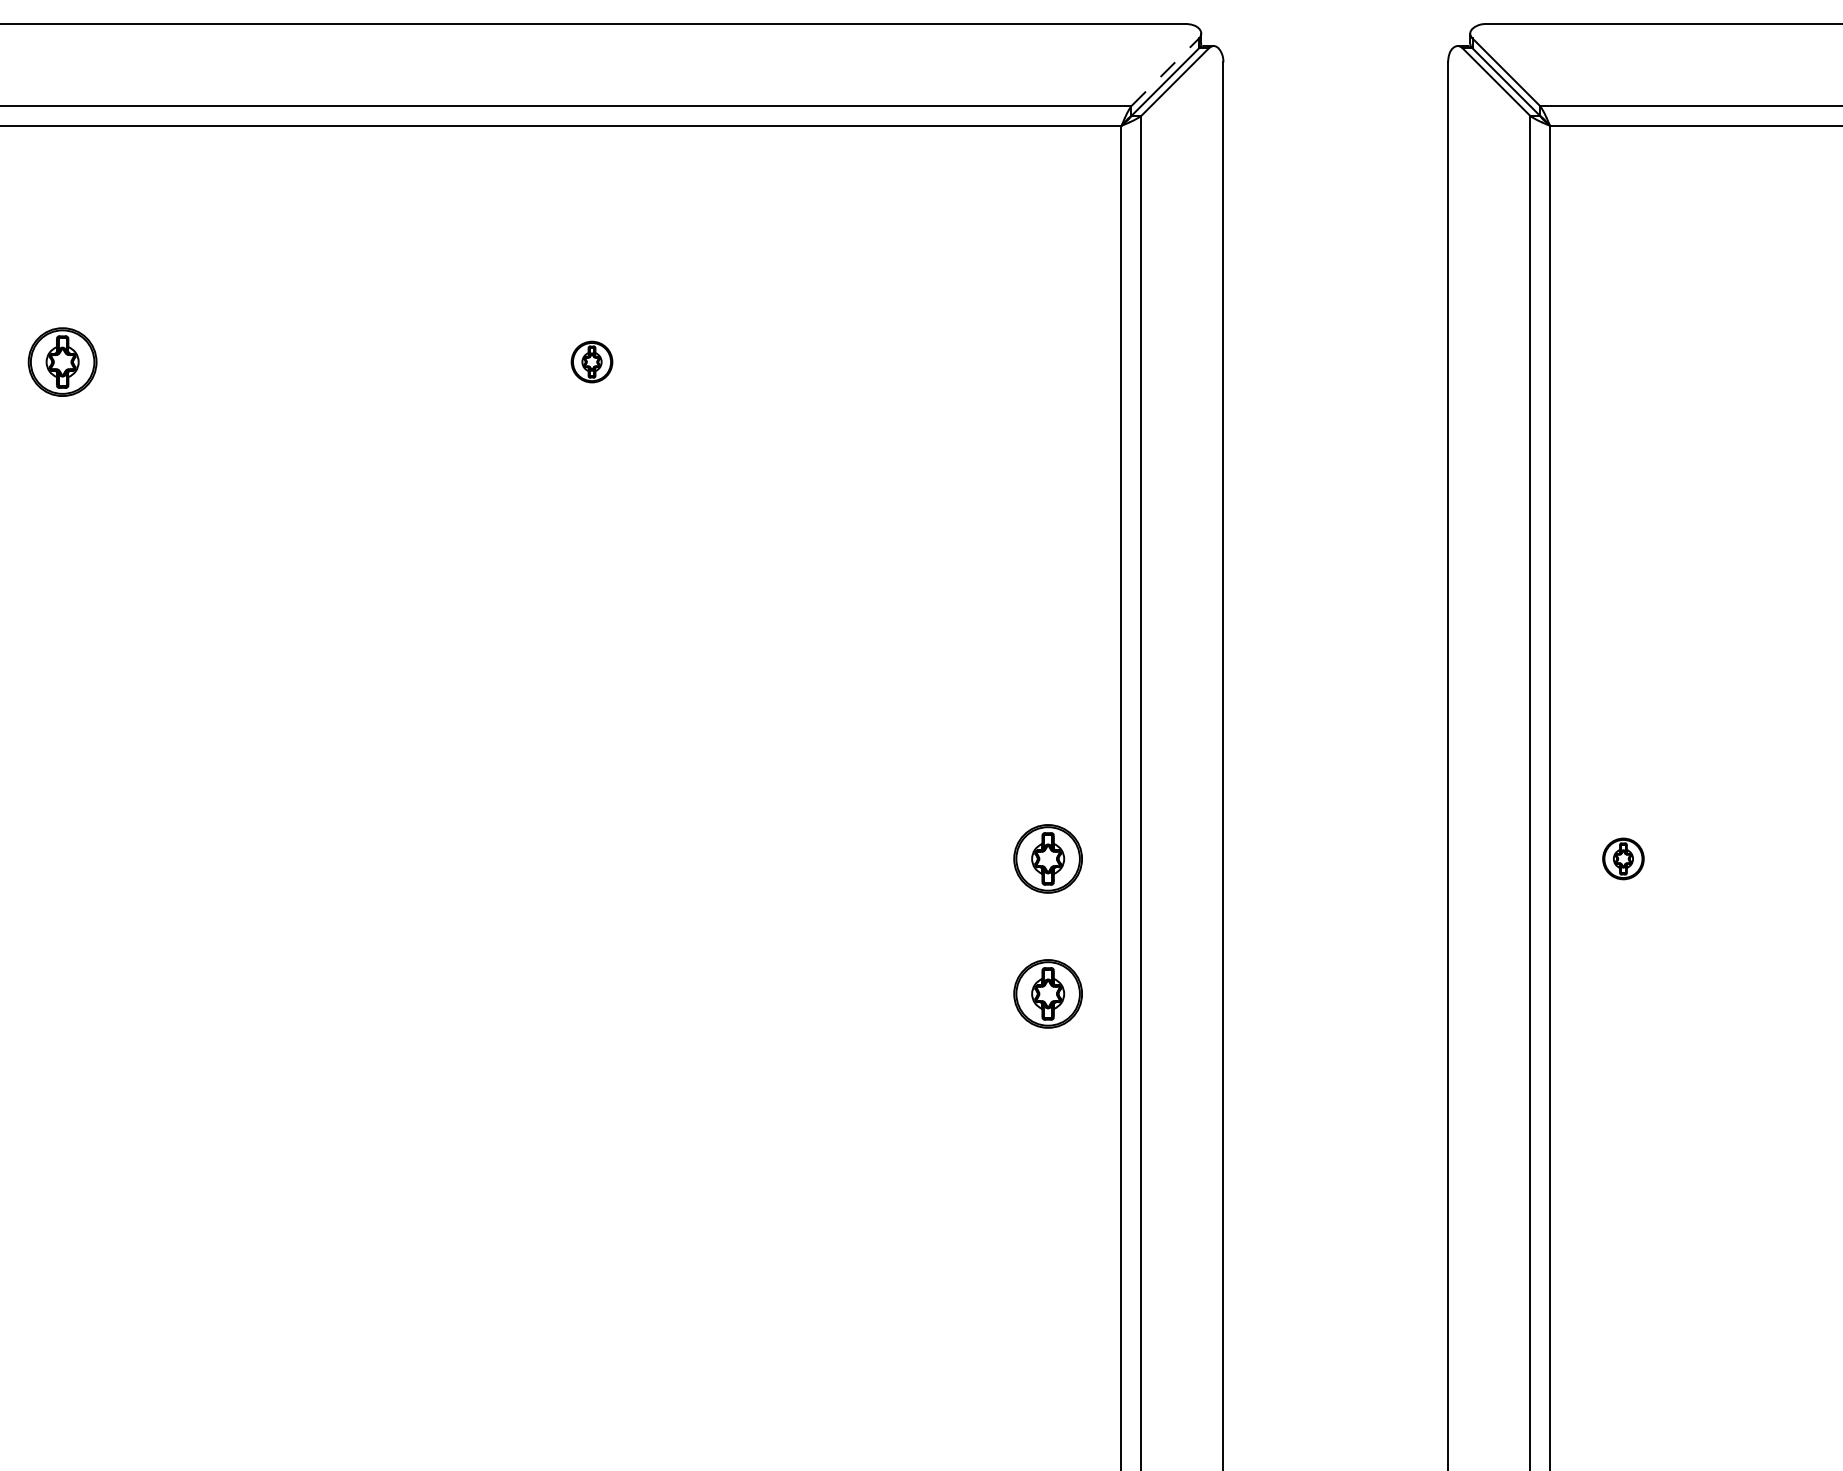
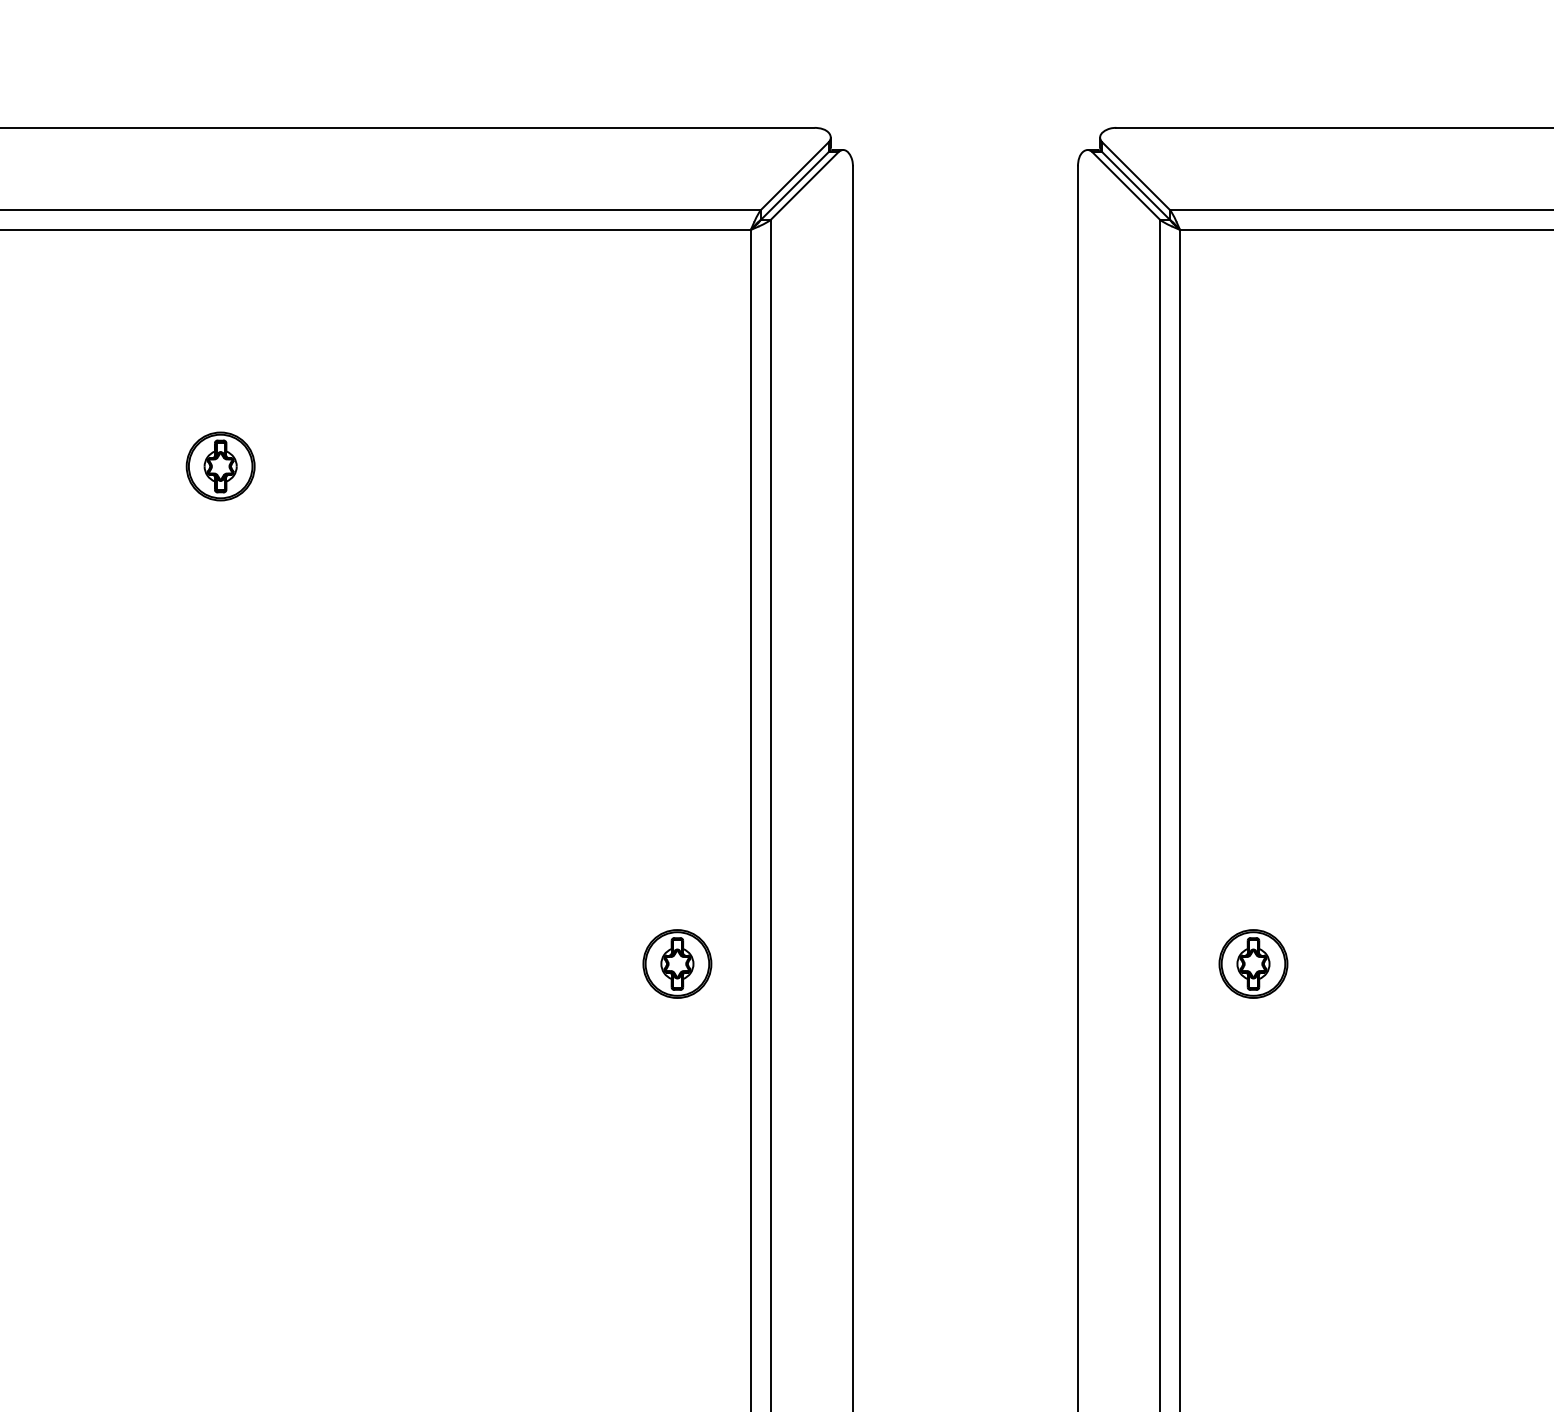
line: (1165, 72) -> (794, 176), dashed -> solid
part: (591, 361) -> (220, 465), size x1.67
part: (1623, 858) -> (1253, 963), size x1.67
part: (1047, 993) -> (676, 1098), removed

